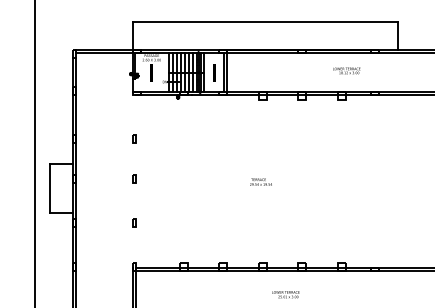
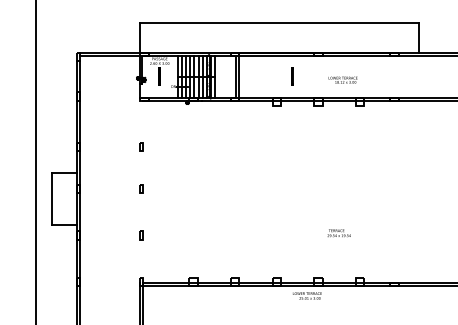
text: (346, 70) -> (342, 79), moved
line: (214, 72) -> (292, 76), moved
text: (260, 181) -> (338, 232), moved
text: (285, 294) -> (306, 295), moved

